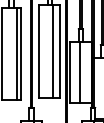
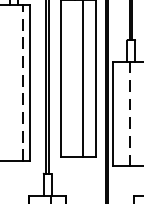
line: (16, 53) -> (22, 81), solid -> dashed
line: (80, 72) -> (130, 113), solid -> dashed

